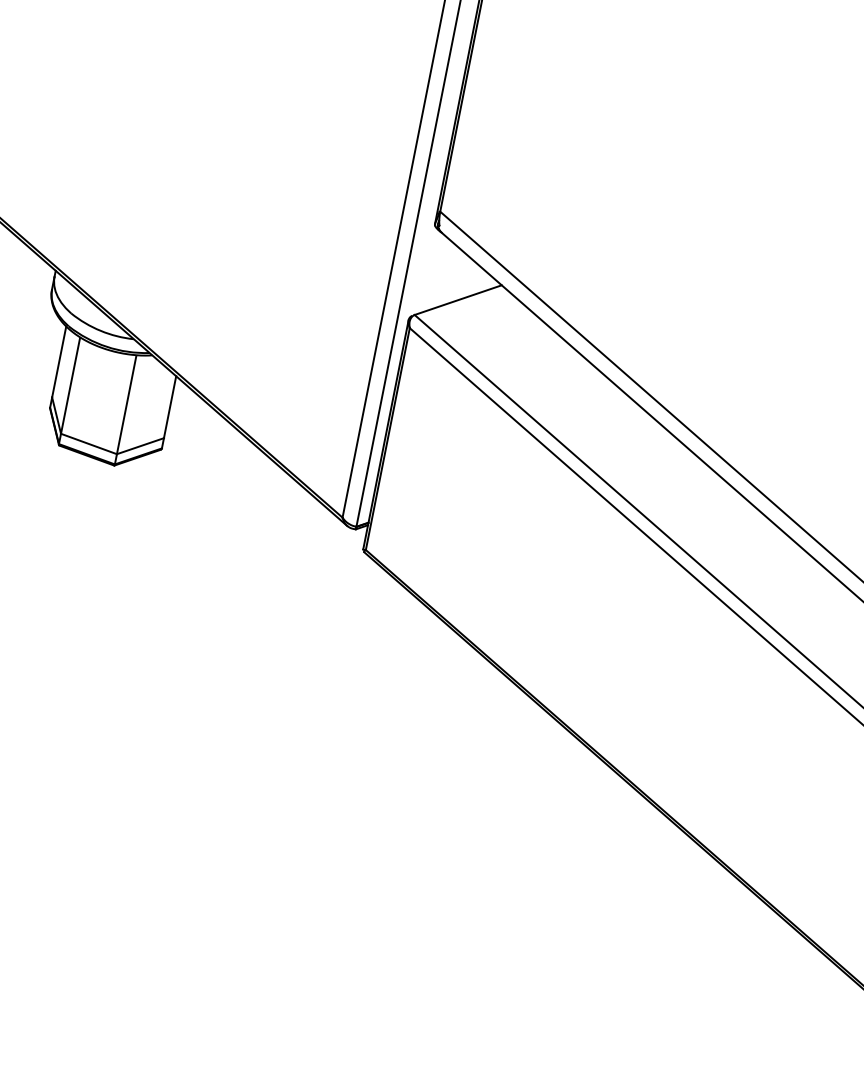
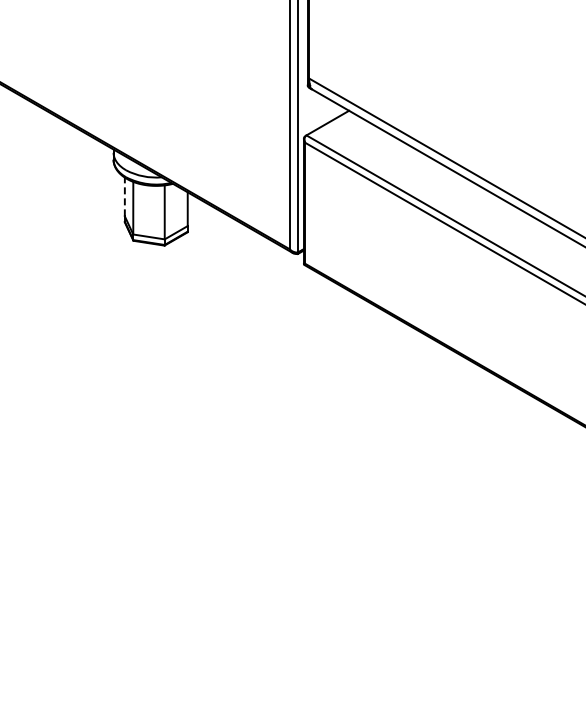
line: (58, 360) -> (124, 196), solid -> dashed

